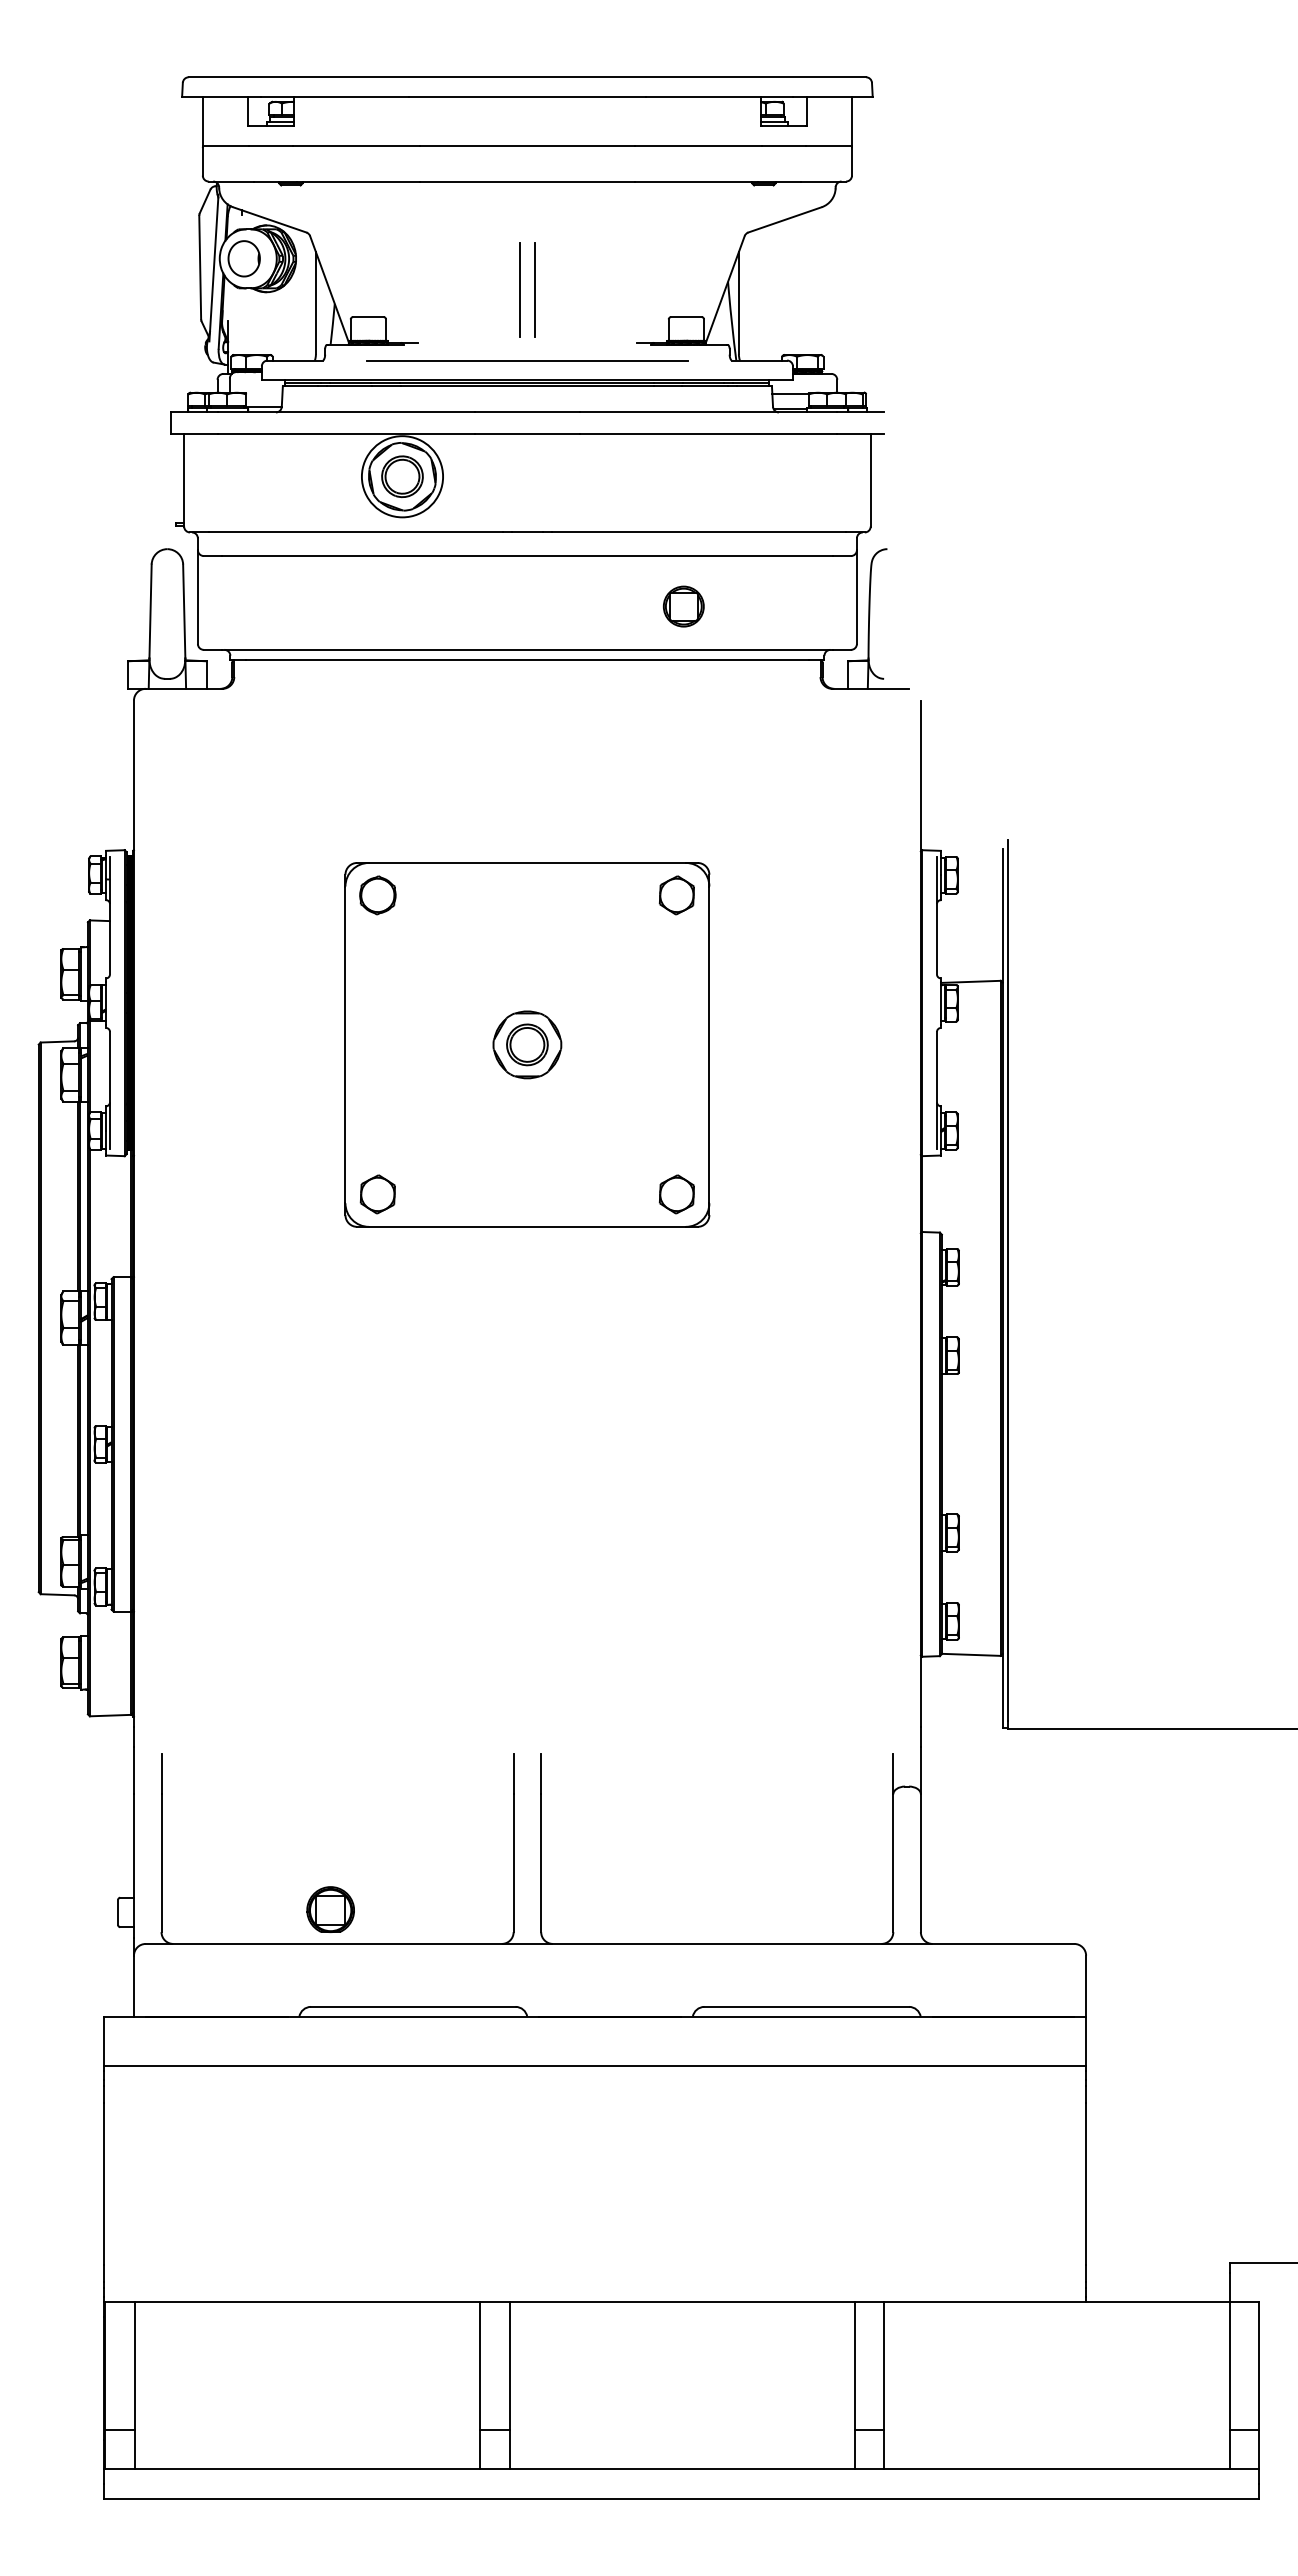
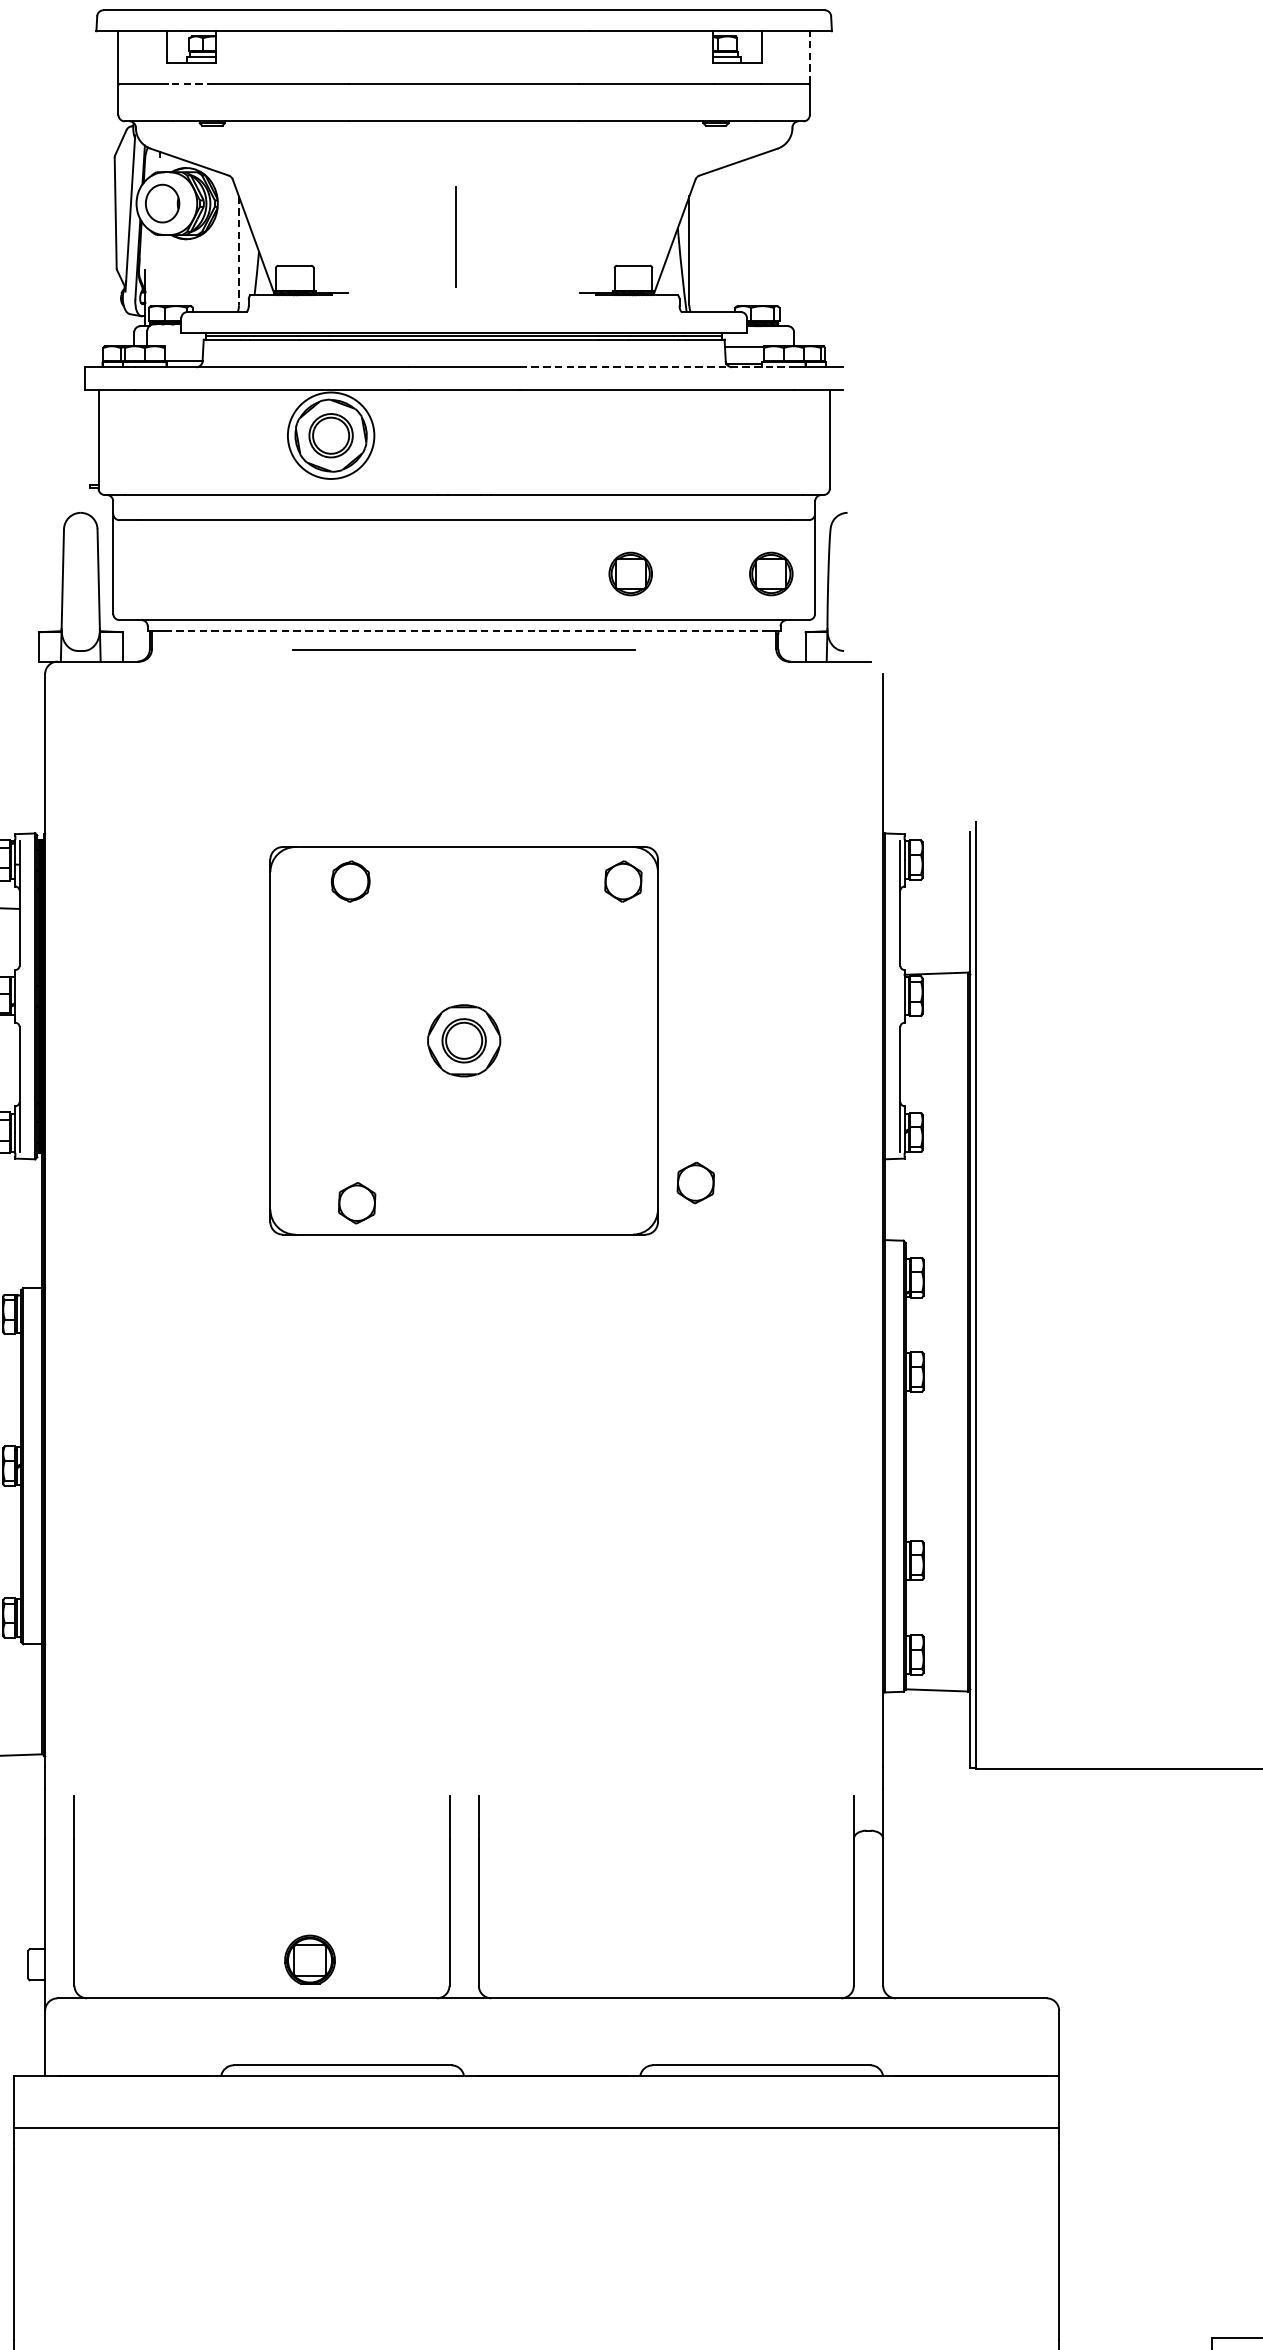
line: (852, 121) -> (810, 57), solid -> dashed
line: (271, 146) -> (191, 84), solid -> dashed
line: (534, 289) -> (471, 236), removed
line: (315, 303) -> (238, 251), solid -> dashed
line: (527, 360) -> (464, 649), moved
line: (708, 412) -> (657, 367), solid -> dashed
part: (815, 606) -> (770, 573), added
line: (527, 659) -> (464, 630), solid -> dashed
part: (377, 895) -> (350, 881), moved
part: (377, 1194) -> (356, 1203), moved
part: (676, 1194) -> (695, 1183), moved
part: (330, 1909) -> (309, 1959), moved

